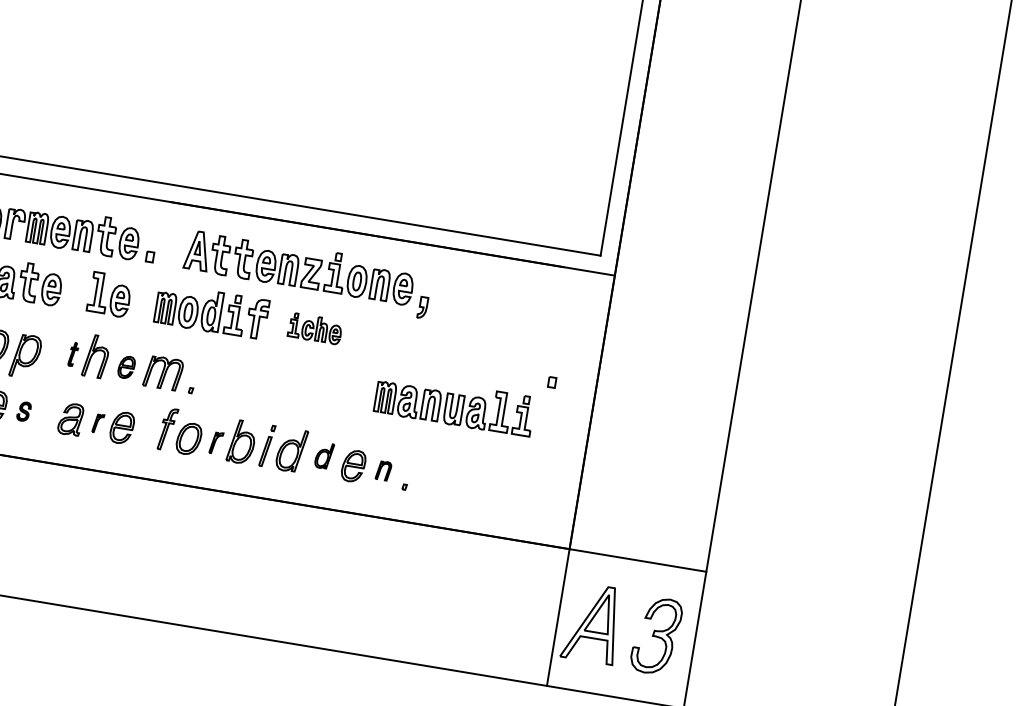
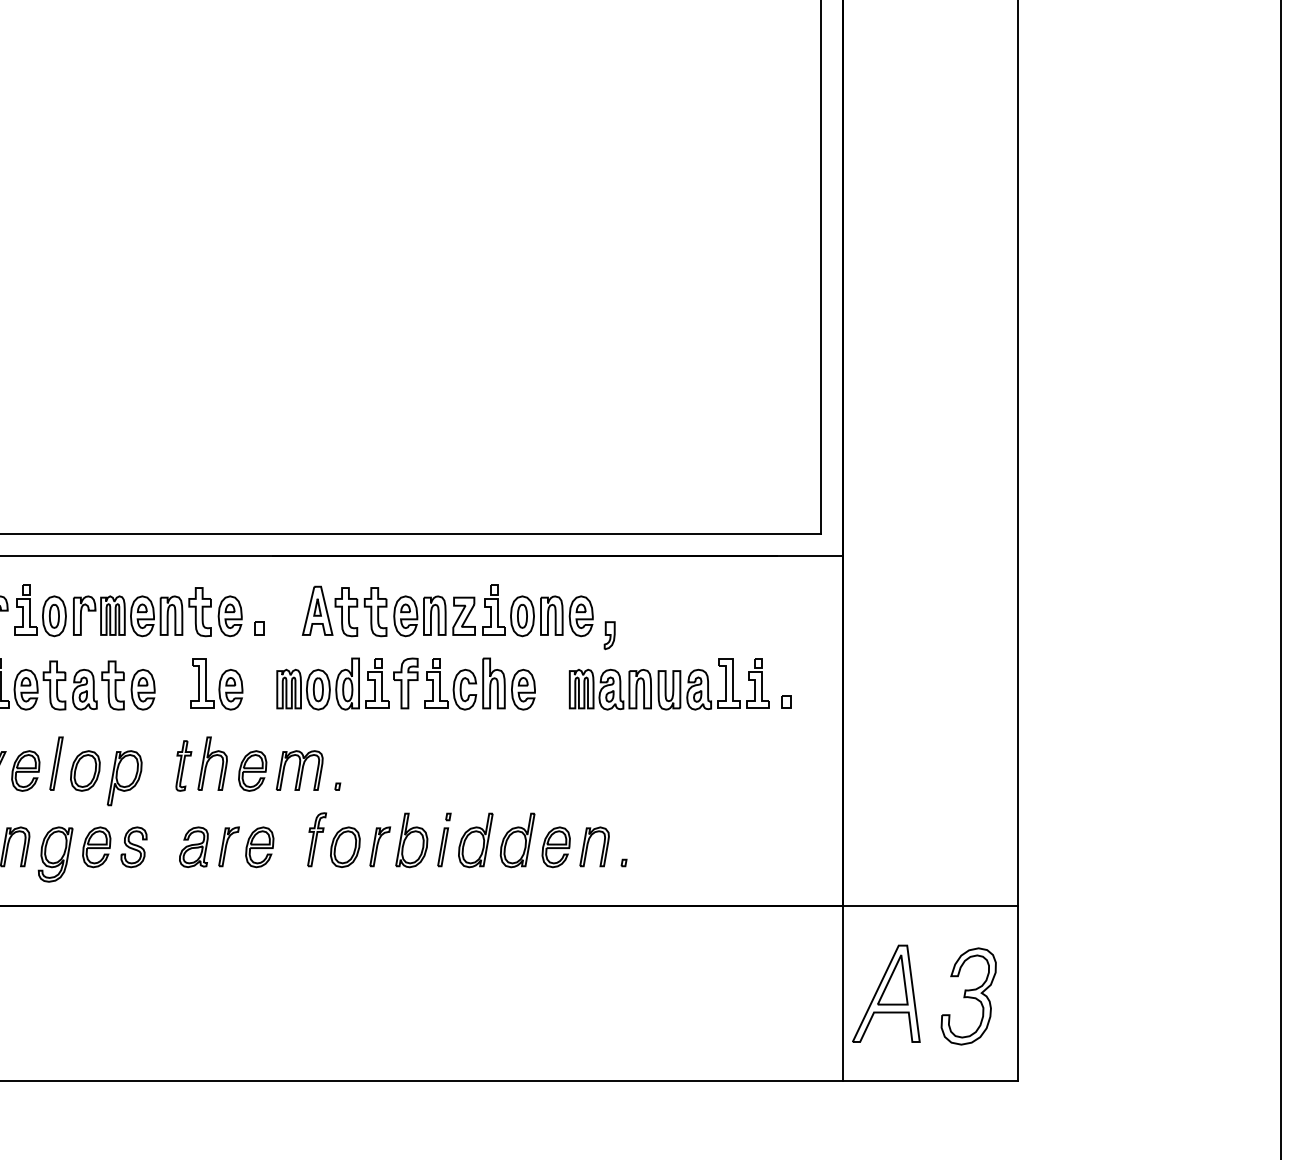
part: (314, 328) -> (479, 683), size x1.67
part: (73, 354) -> (183, 765), size x1.67
part: (126, 366) -> (252, 770), size x1.43
part: (453, 405) -> (668, 684), moved
part: (23, 411) -> (133, 847), size x1.67
part: (97, 423) -> (228, 846), size x1.67
part: (216, 442) -> (380, 846), size x1.43
part: (324, 455) -> (517, 840), size x1.67
part: (383, 470) -> (594, 846), size x1.67

